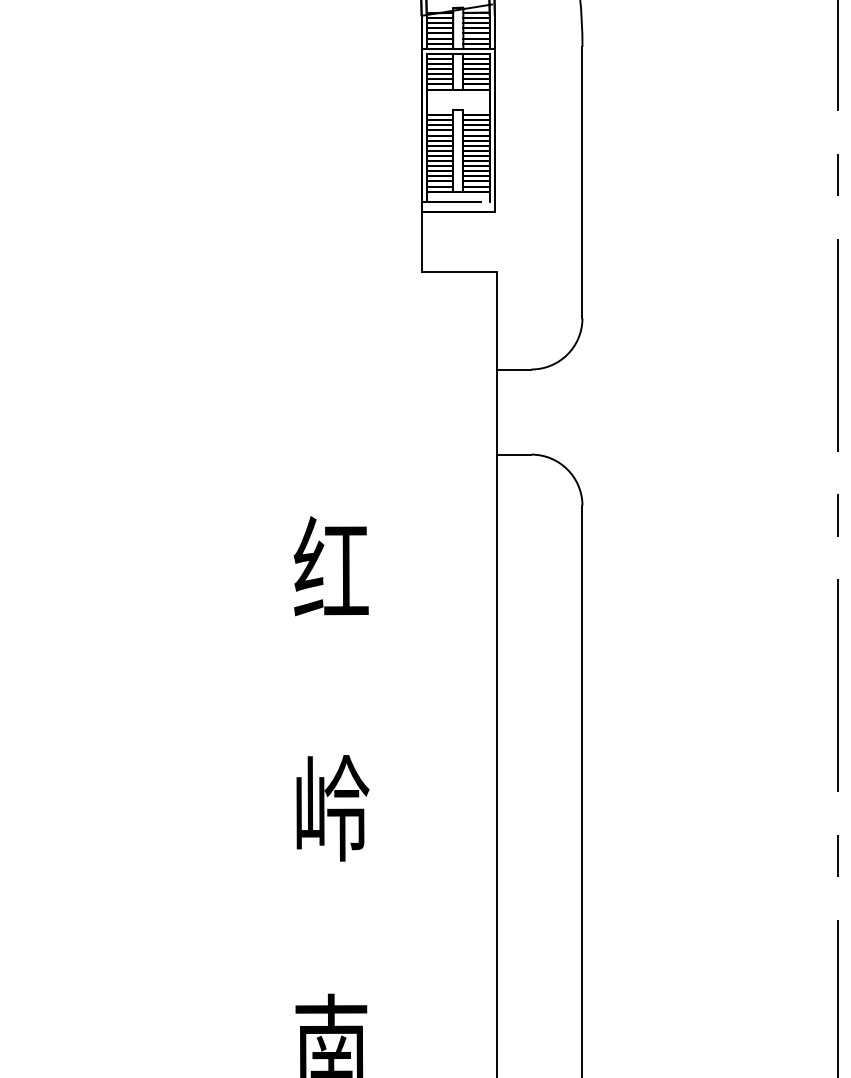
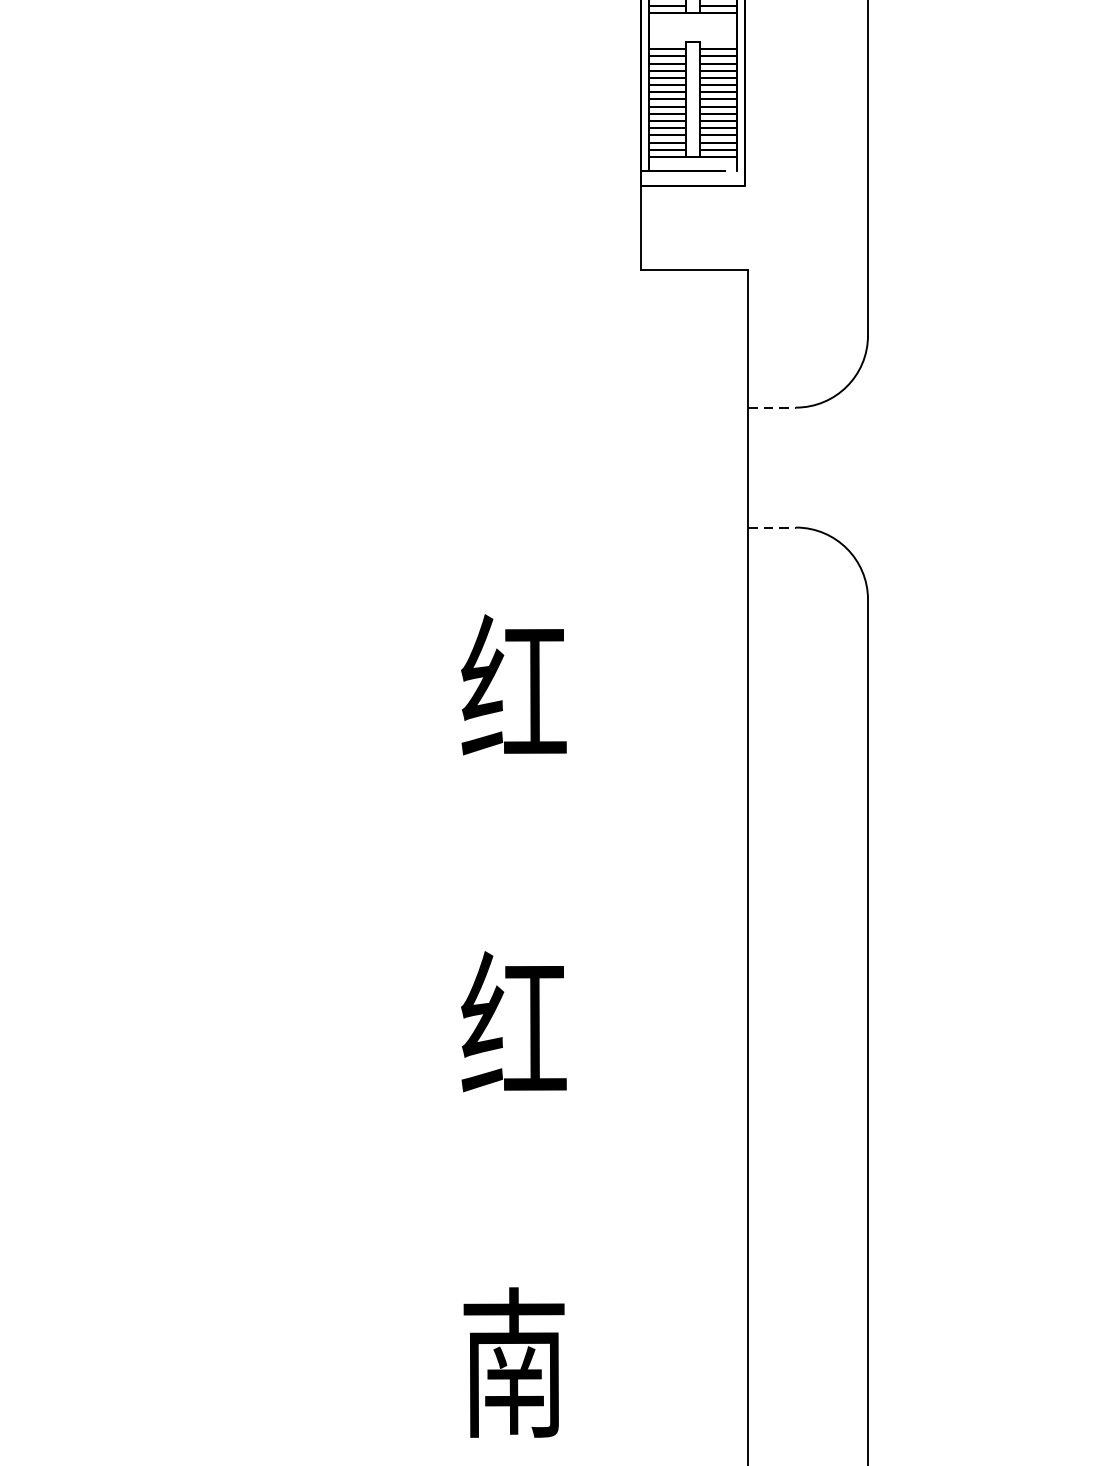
line: (514, 369) -> (772, 407), solid -> dashed
line: (514, 454) -> (772, 527), solid -> dashed
text: (331, 808) -> (514, 1026), 岭 -> 红

